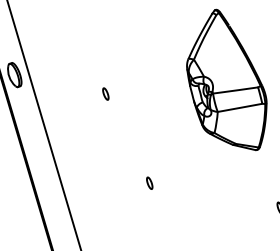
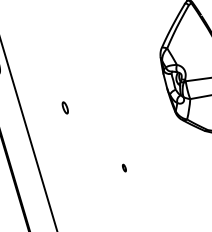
part: (105, 93) -> (64, 107), moved
part: (149, 182) -> (124, 167), size x0.6

